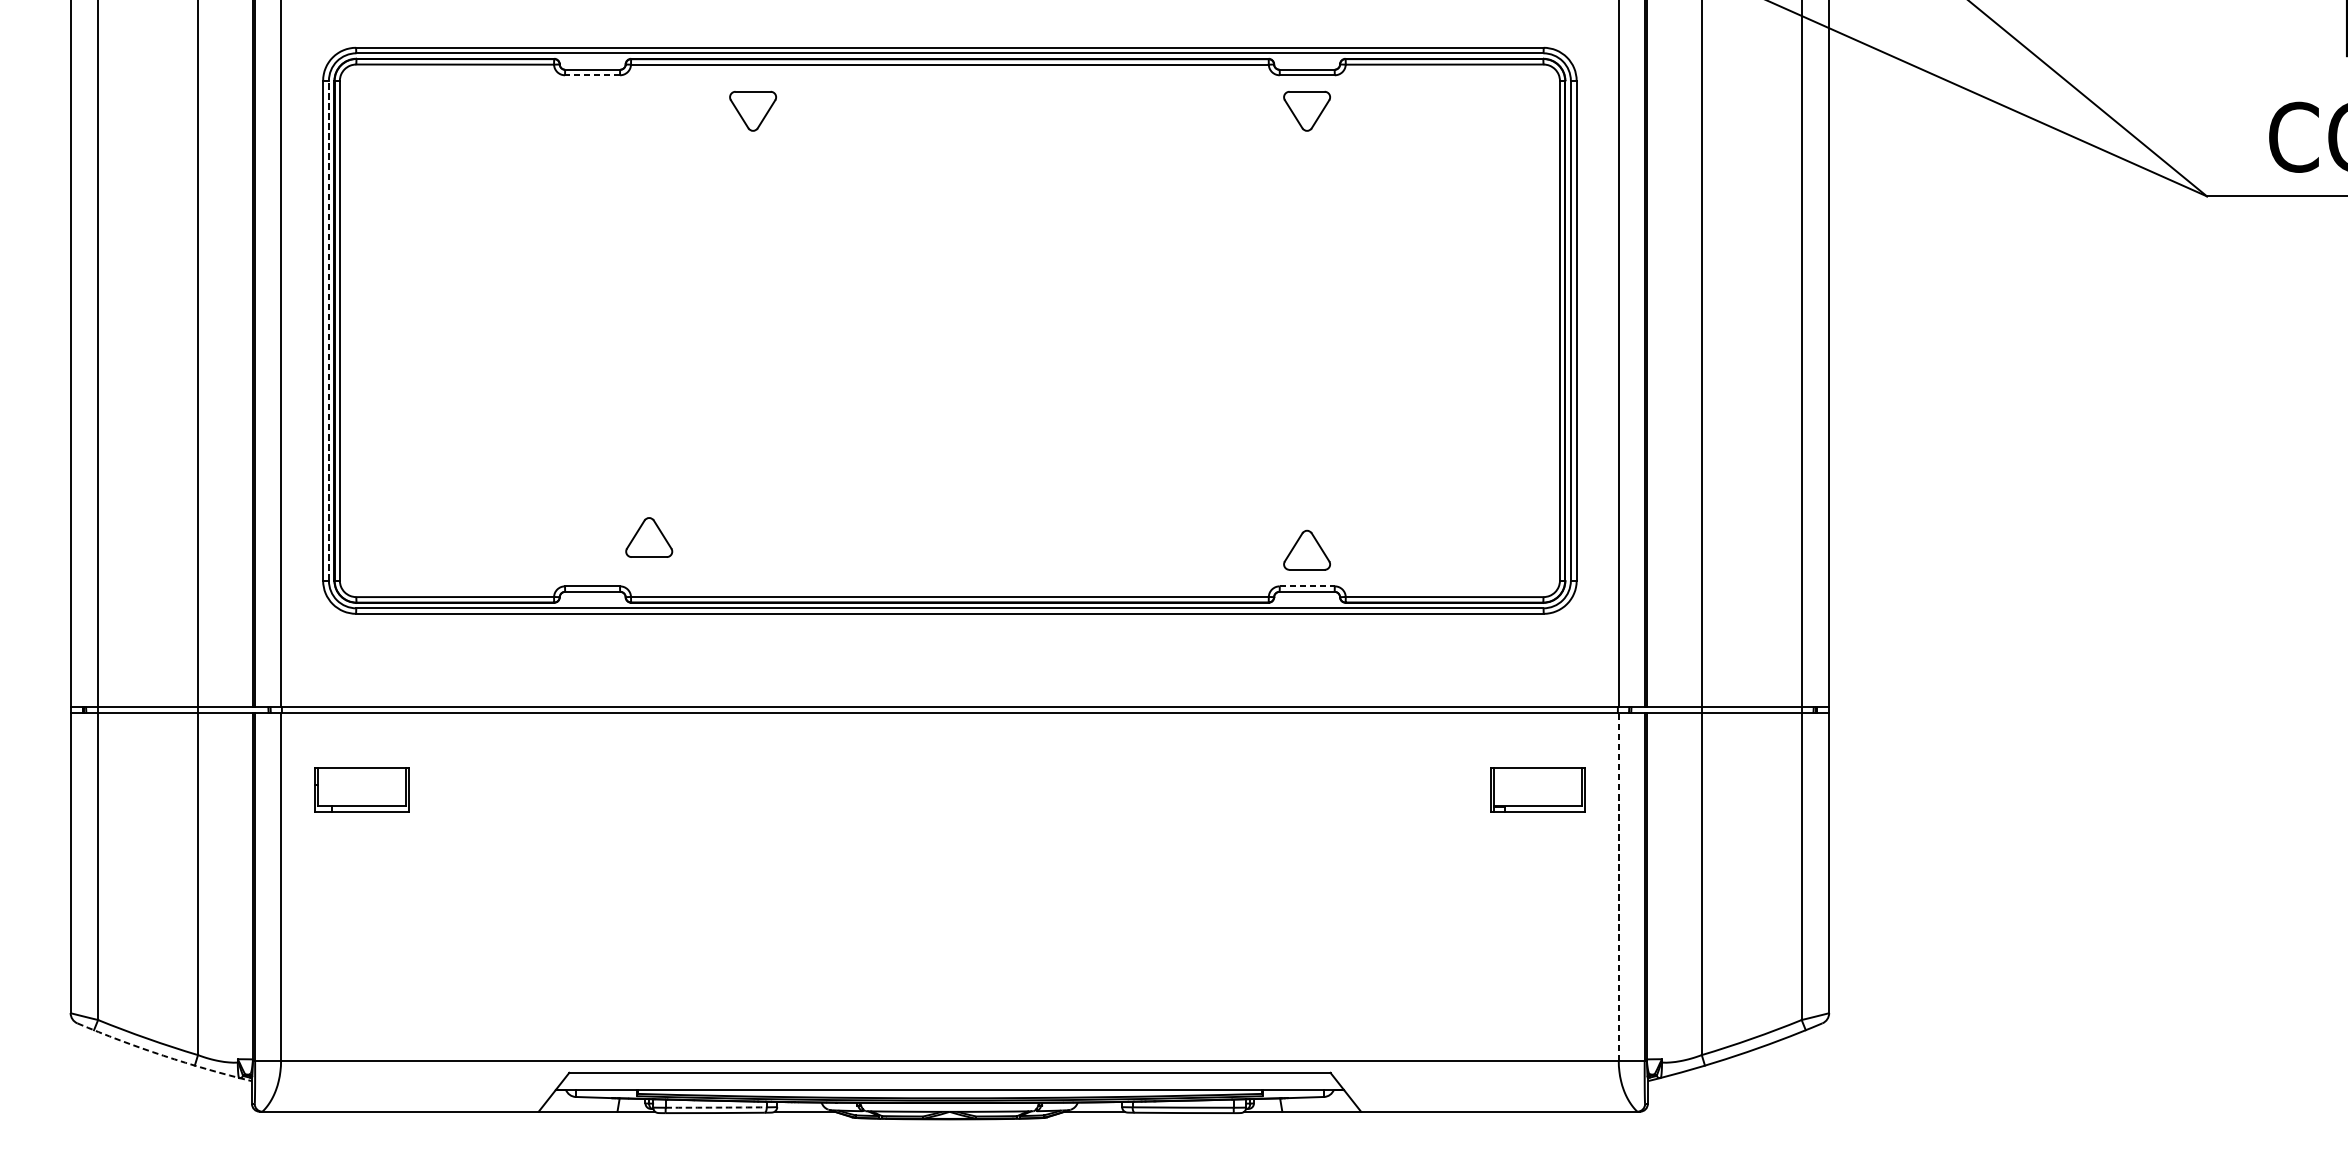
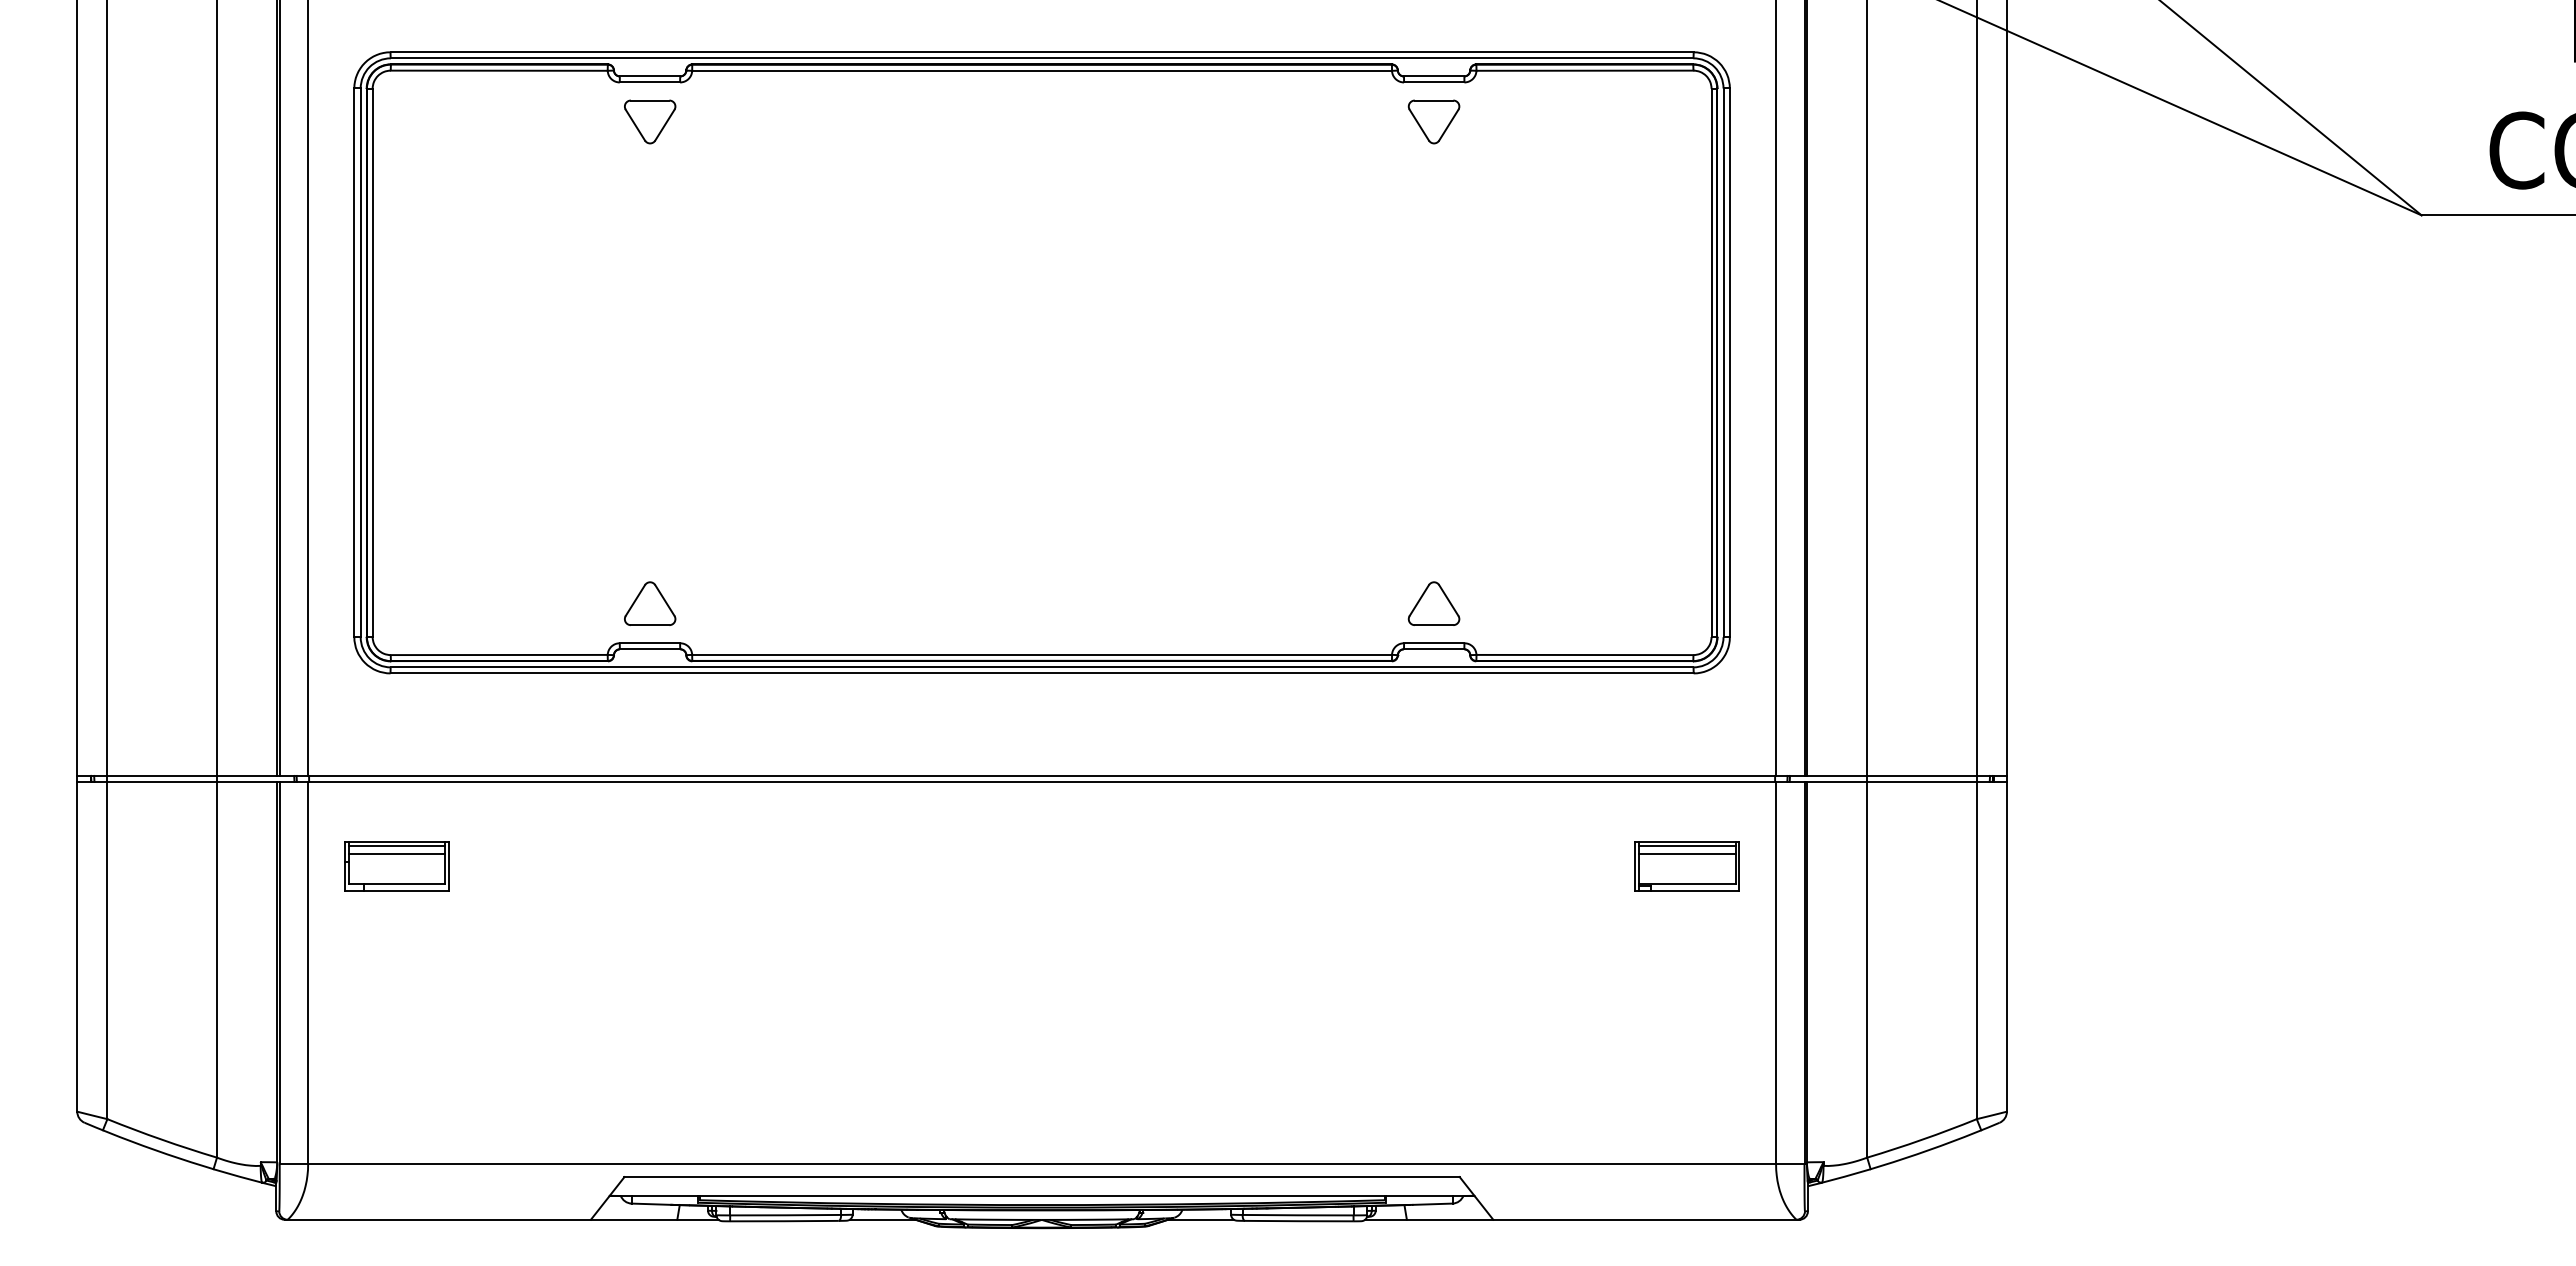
line: (592, 75) -> (649, 82), dashed -> solid
part: (753, 110) -> (650, 121), moved
line: (328, 330) -> (360, 362), dashed -> solid
part: (649, 537) -> (650, 603), moved
line: (1307, 586) -> (1434, 643), dashed -> solid
line: (361, 771) -> (396, 846), added
line: (1538, 771) -> (1687, 846), added
line: (361, 778) -> (396, 854), added
line: (1538, 778) -> (1687, 854), added
line: (1619, 886) -> (1776, 972), dashed -> solid
arc: (163, 1055) -> (179, 1158), dashed -> solid
arc: (716, 1107) -> (785, 1215), dashed -> solid

